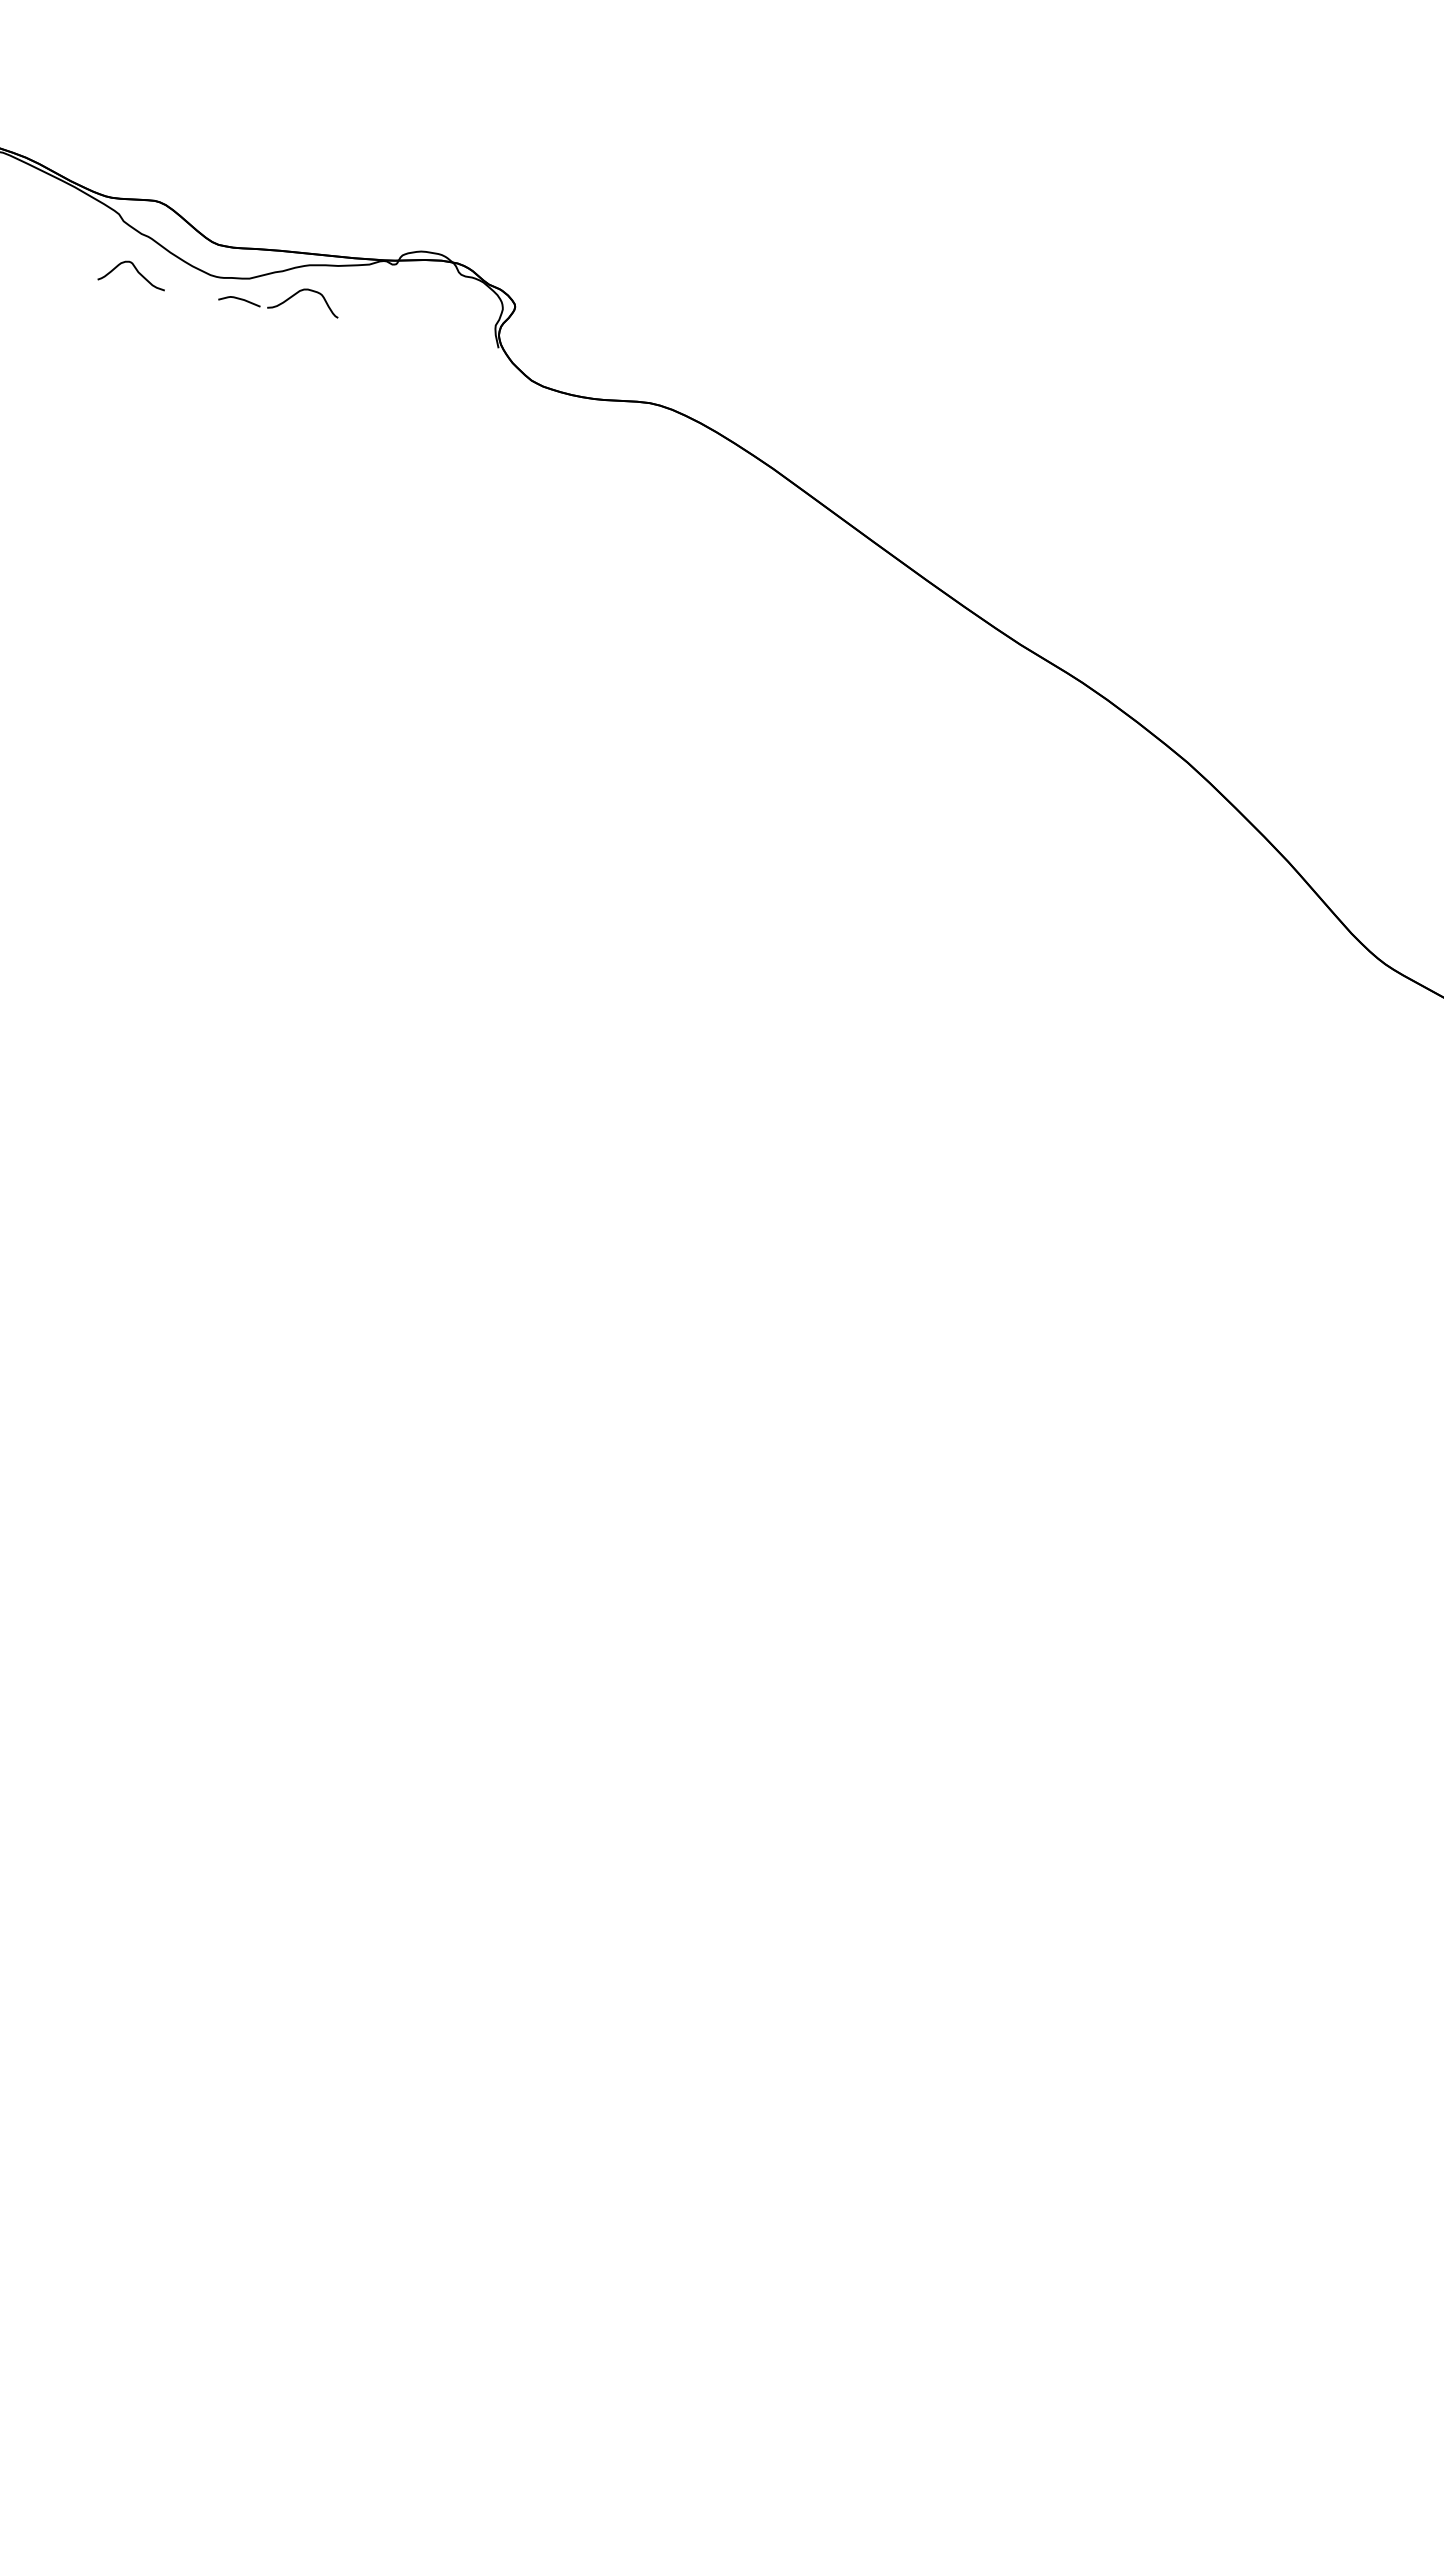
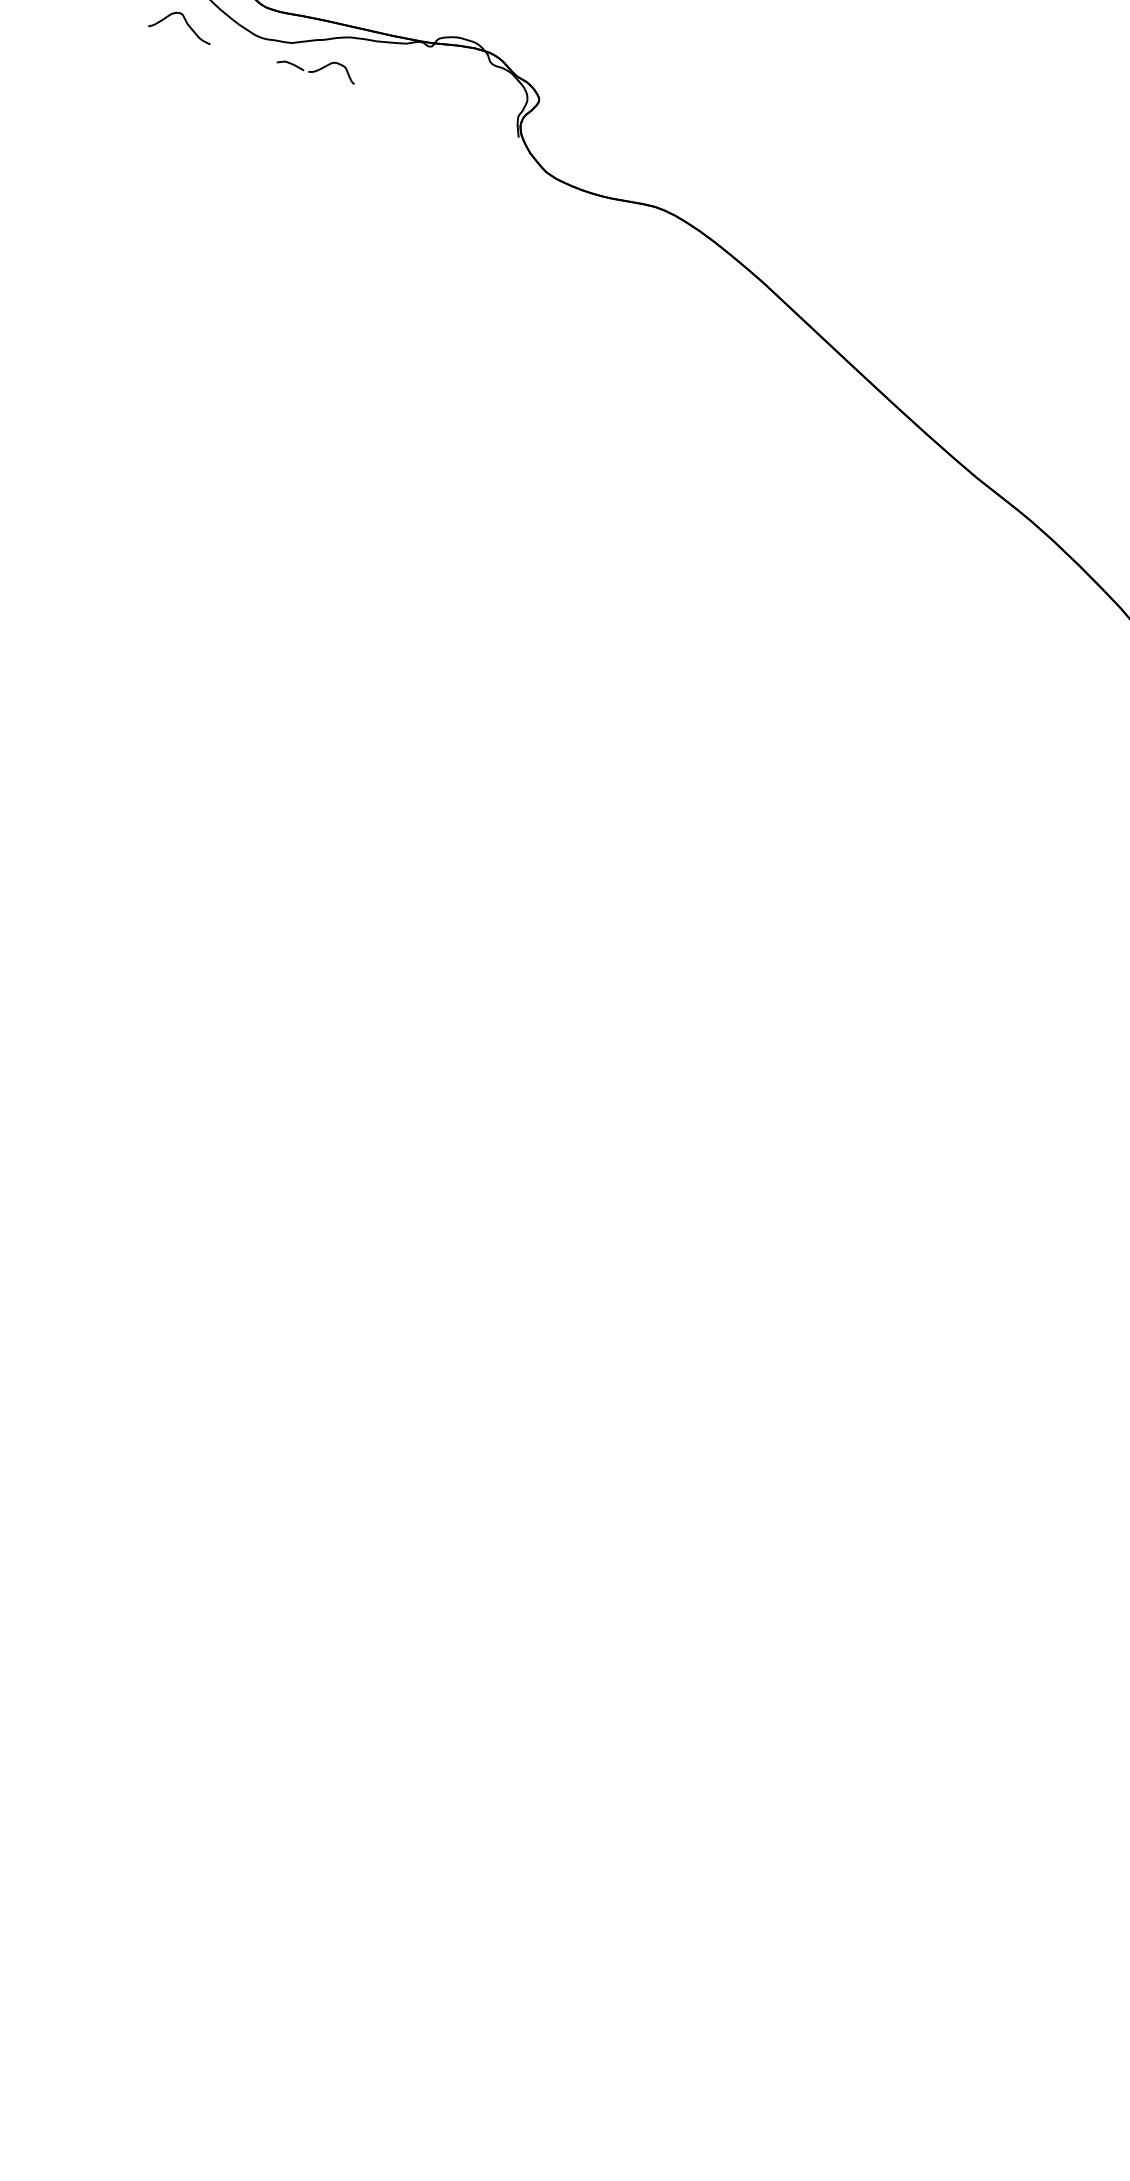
part: (278, 303) -> (316, 69), size x0.7

